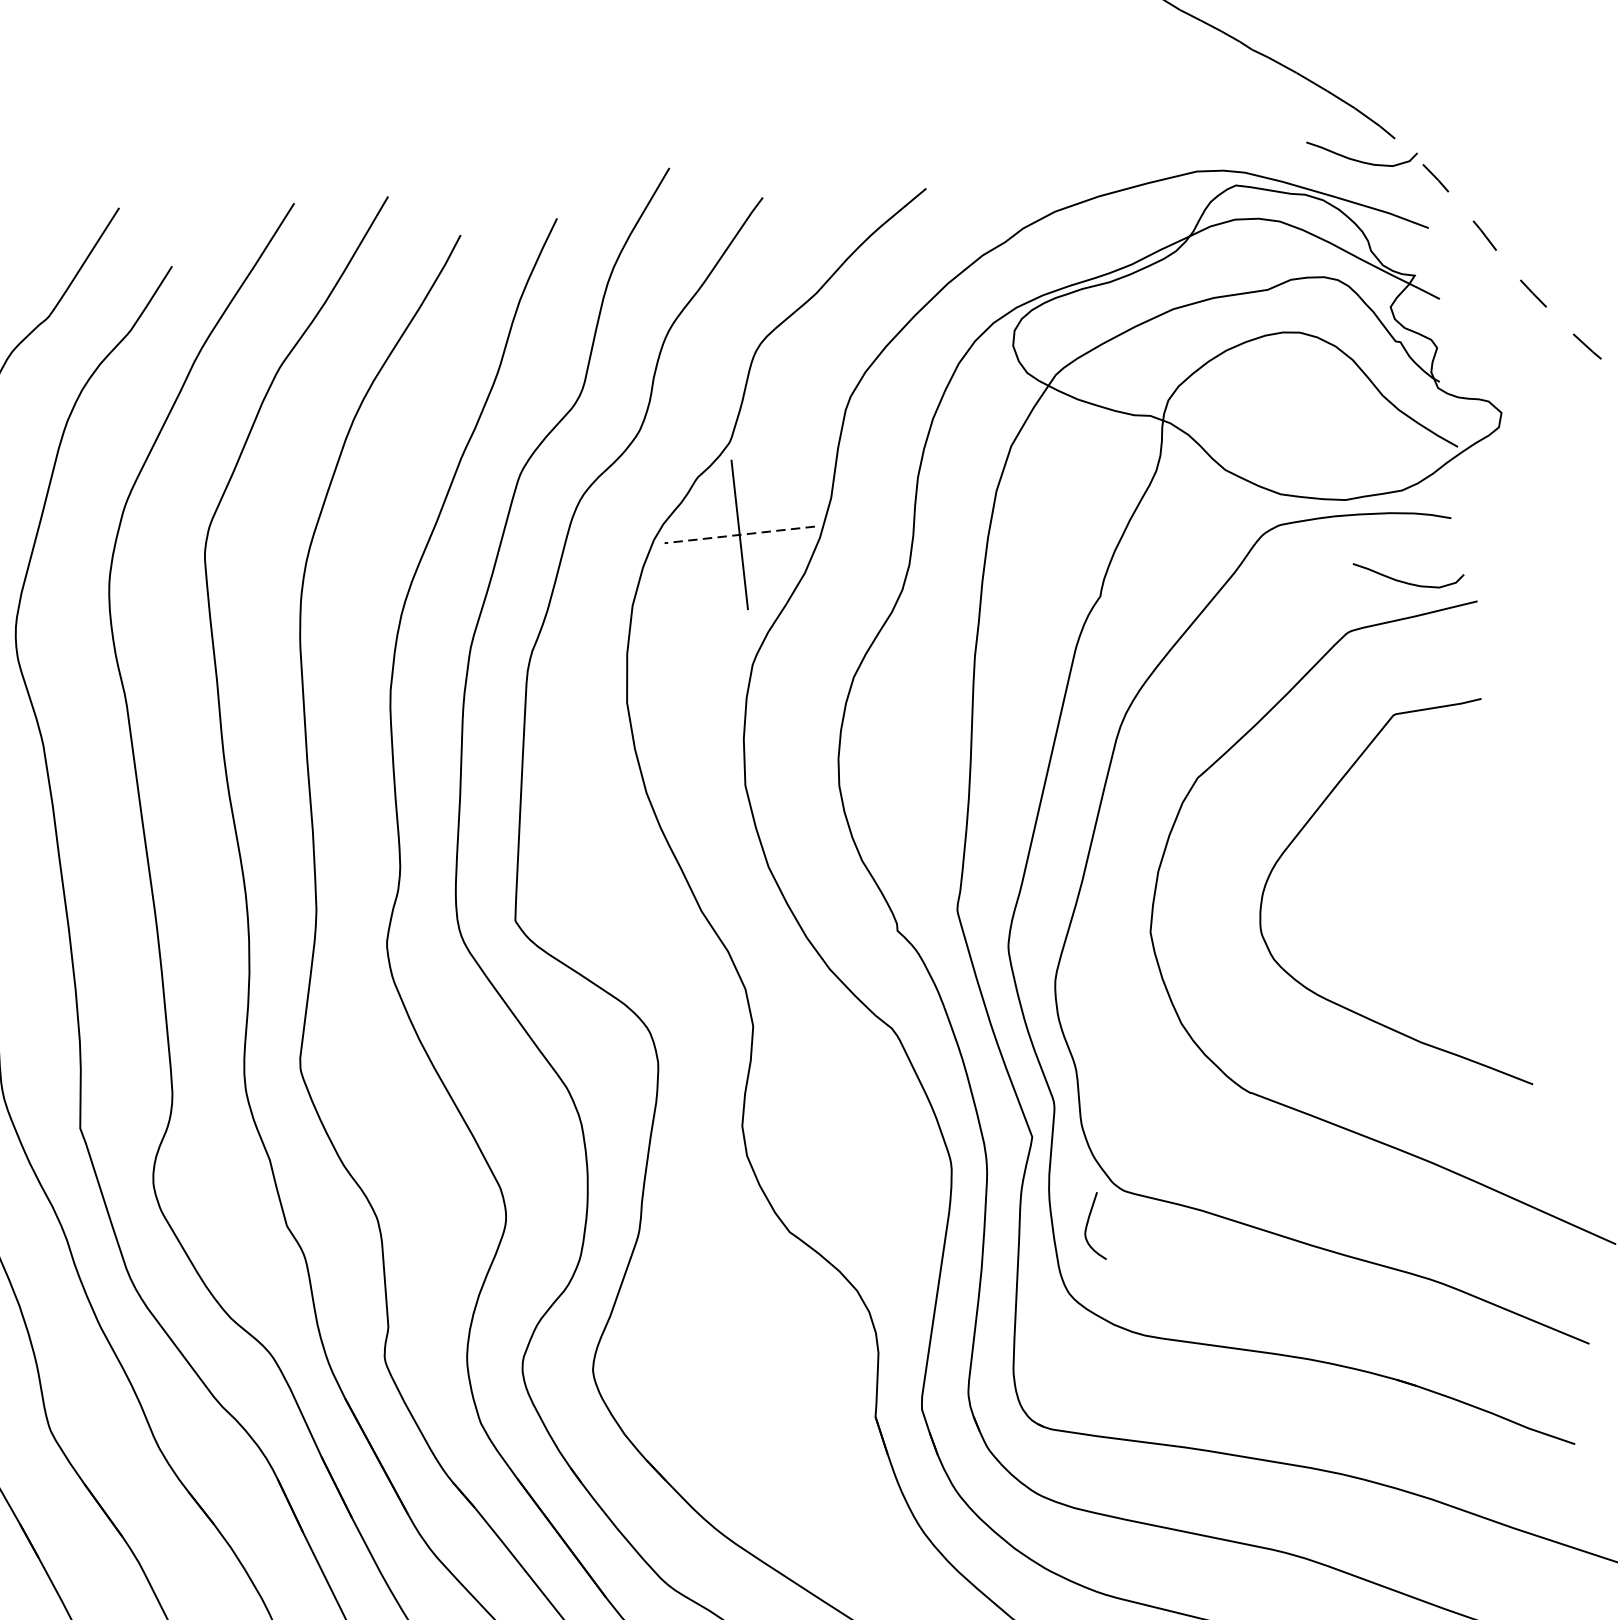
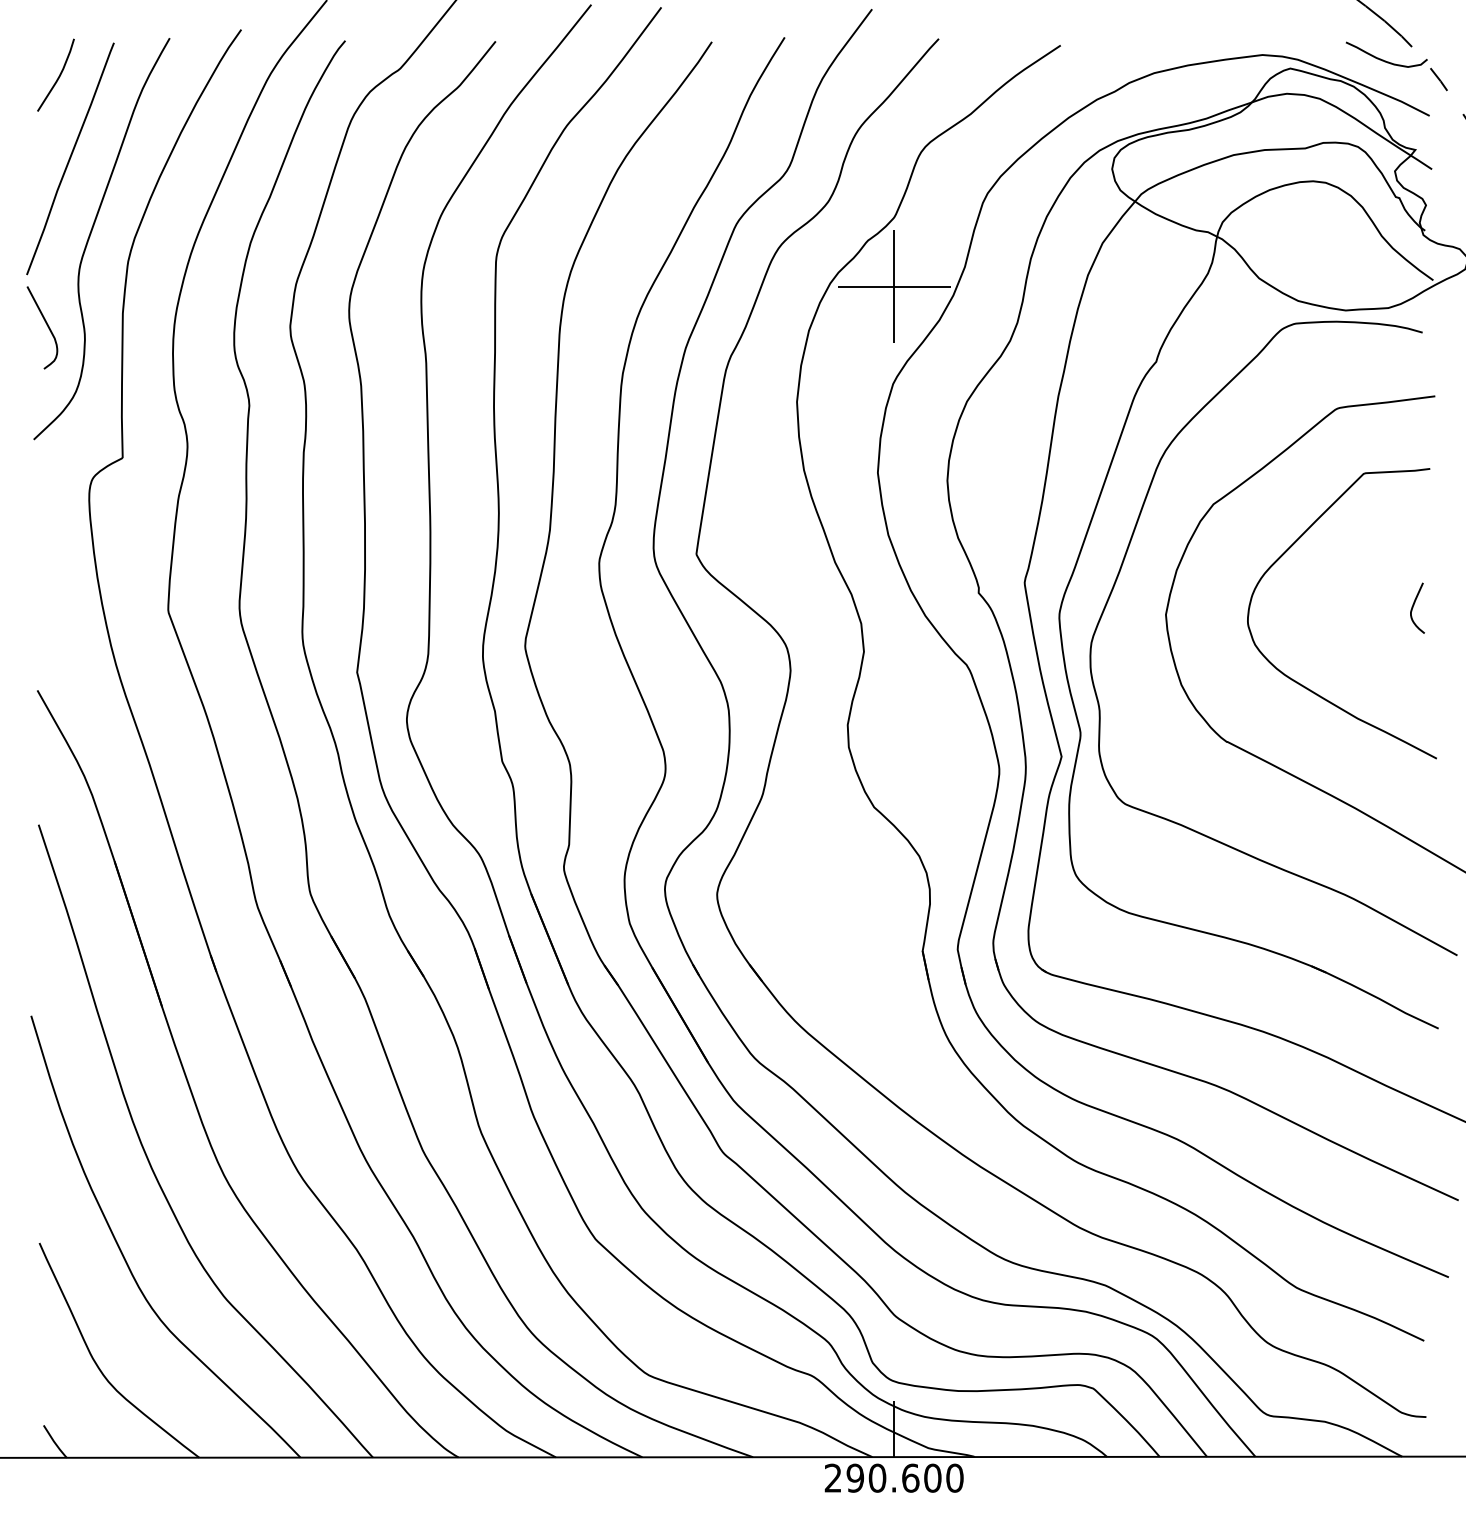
line: (738, 534) -> (893, 286), dashed -> solid
curve: (1405, 581) -> (1383, 375), removed
curve: (1088, 1223) -> (1414, 605), moved

